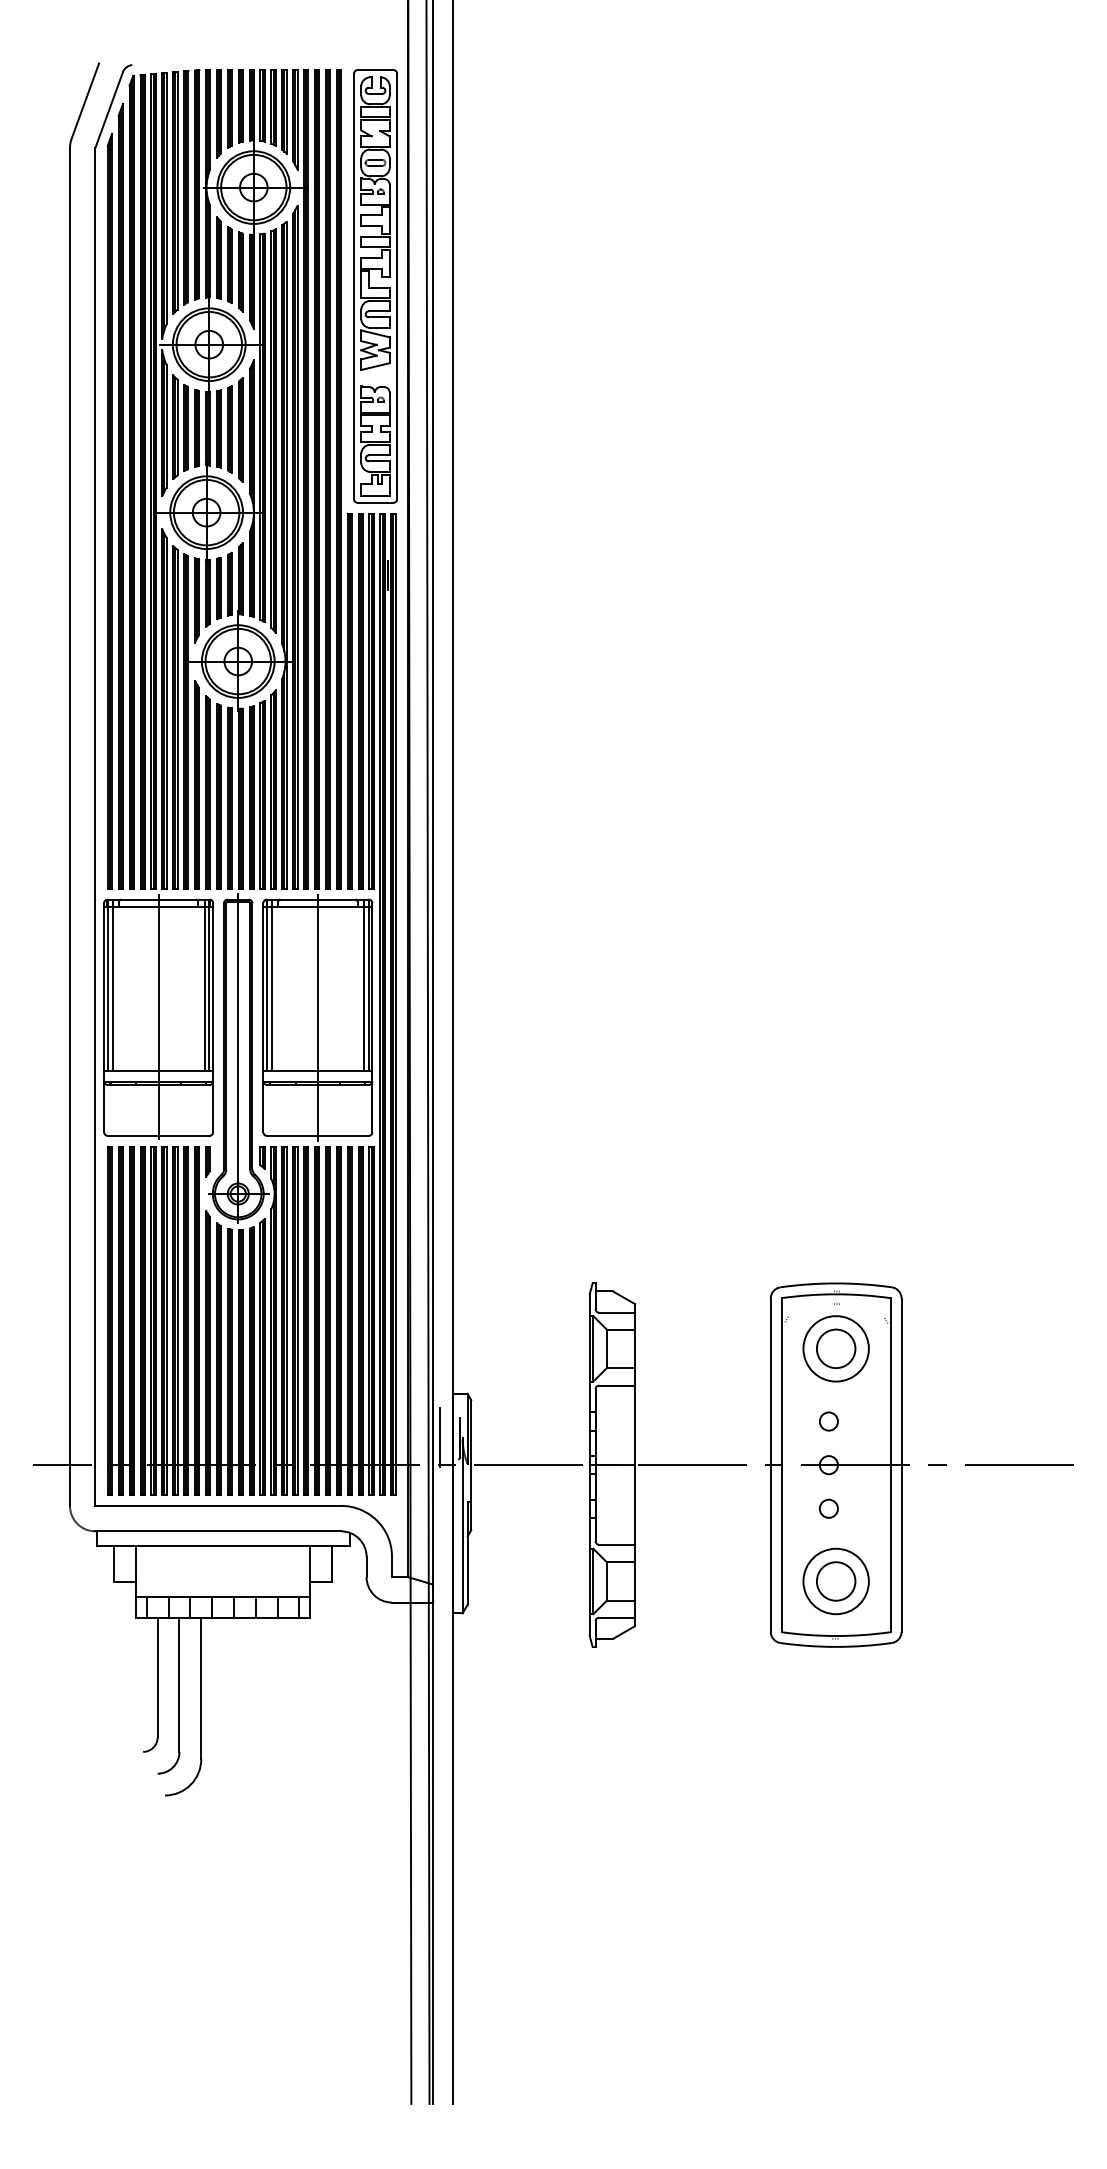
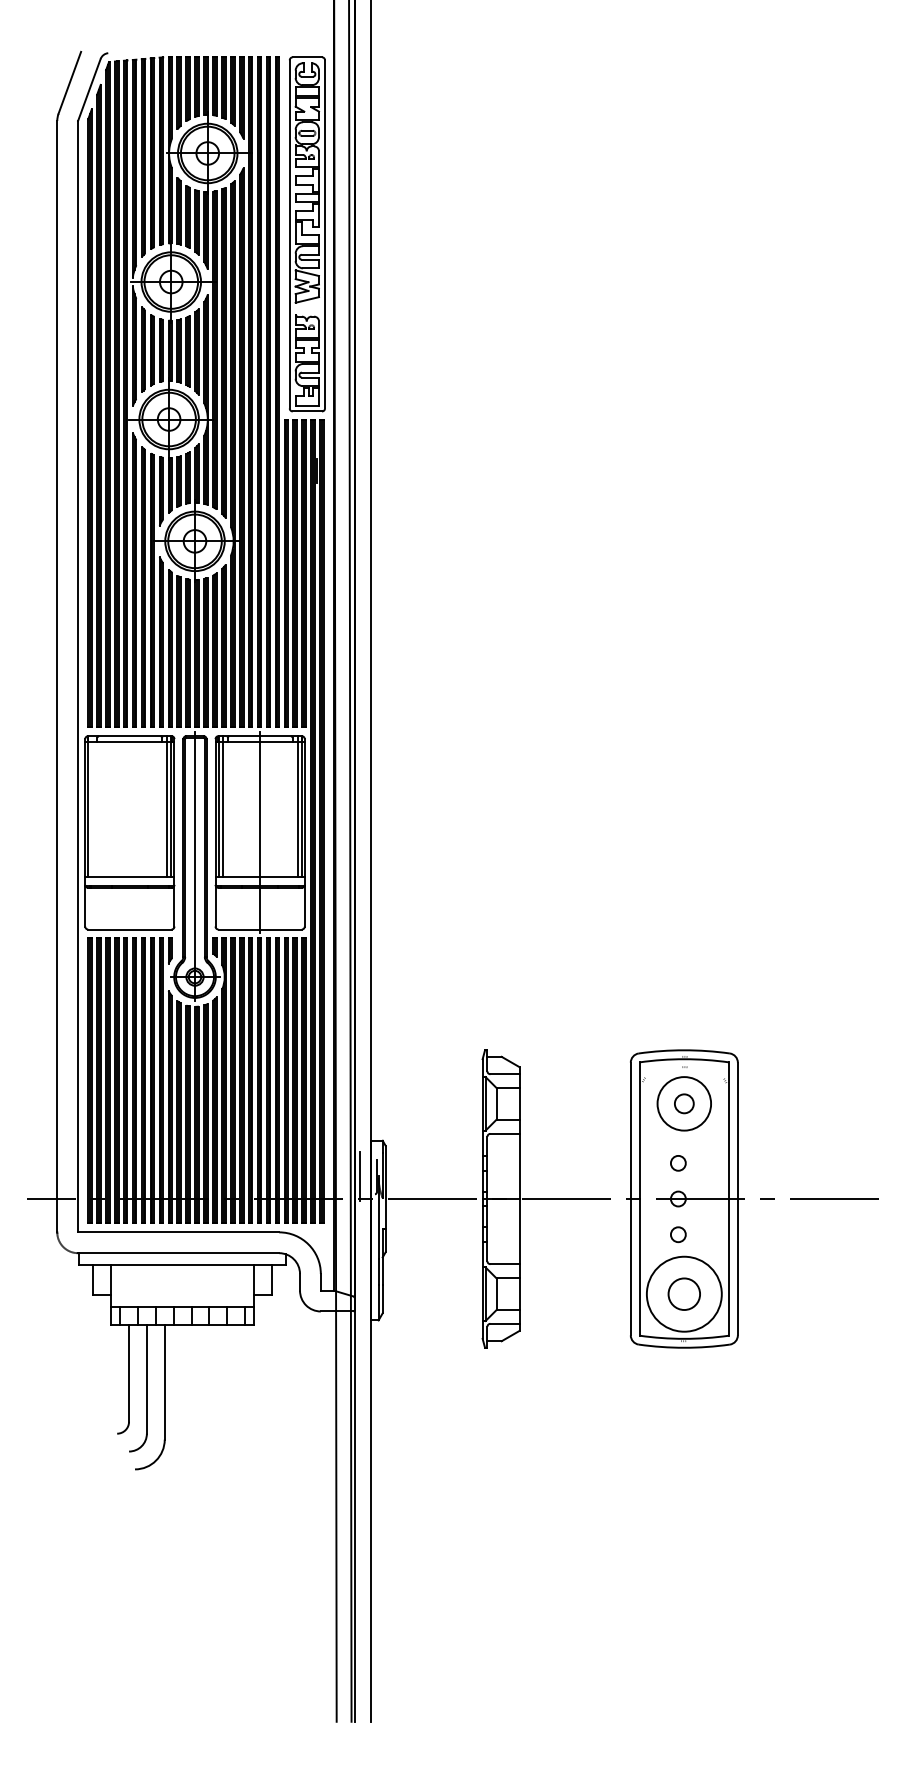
line: (112, 985) -> (92, 806), removed
line: (158, 1017) -> (129, 832), removed
circle: (835, 1348) -> (683, 1103), size x0.6
circle: (835, 1581) -> (683, 1294), size x1.4

